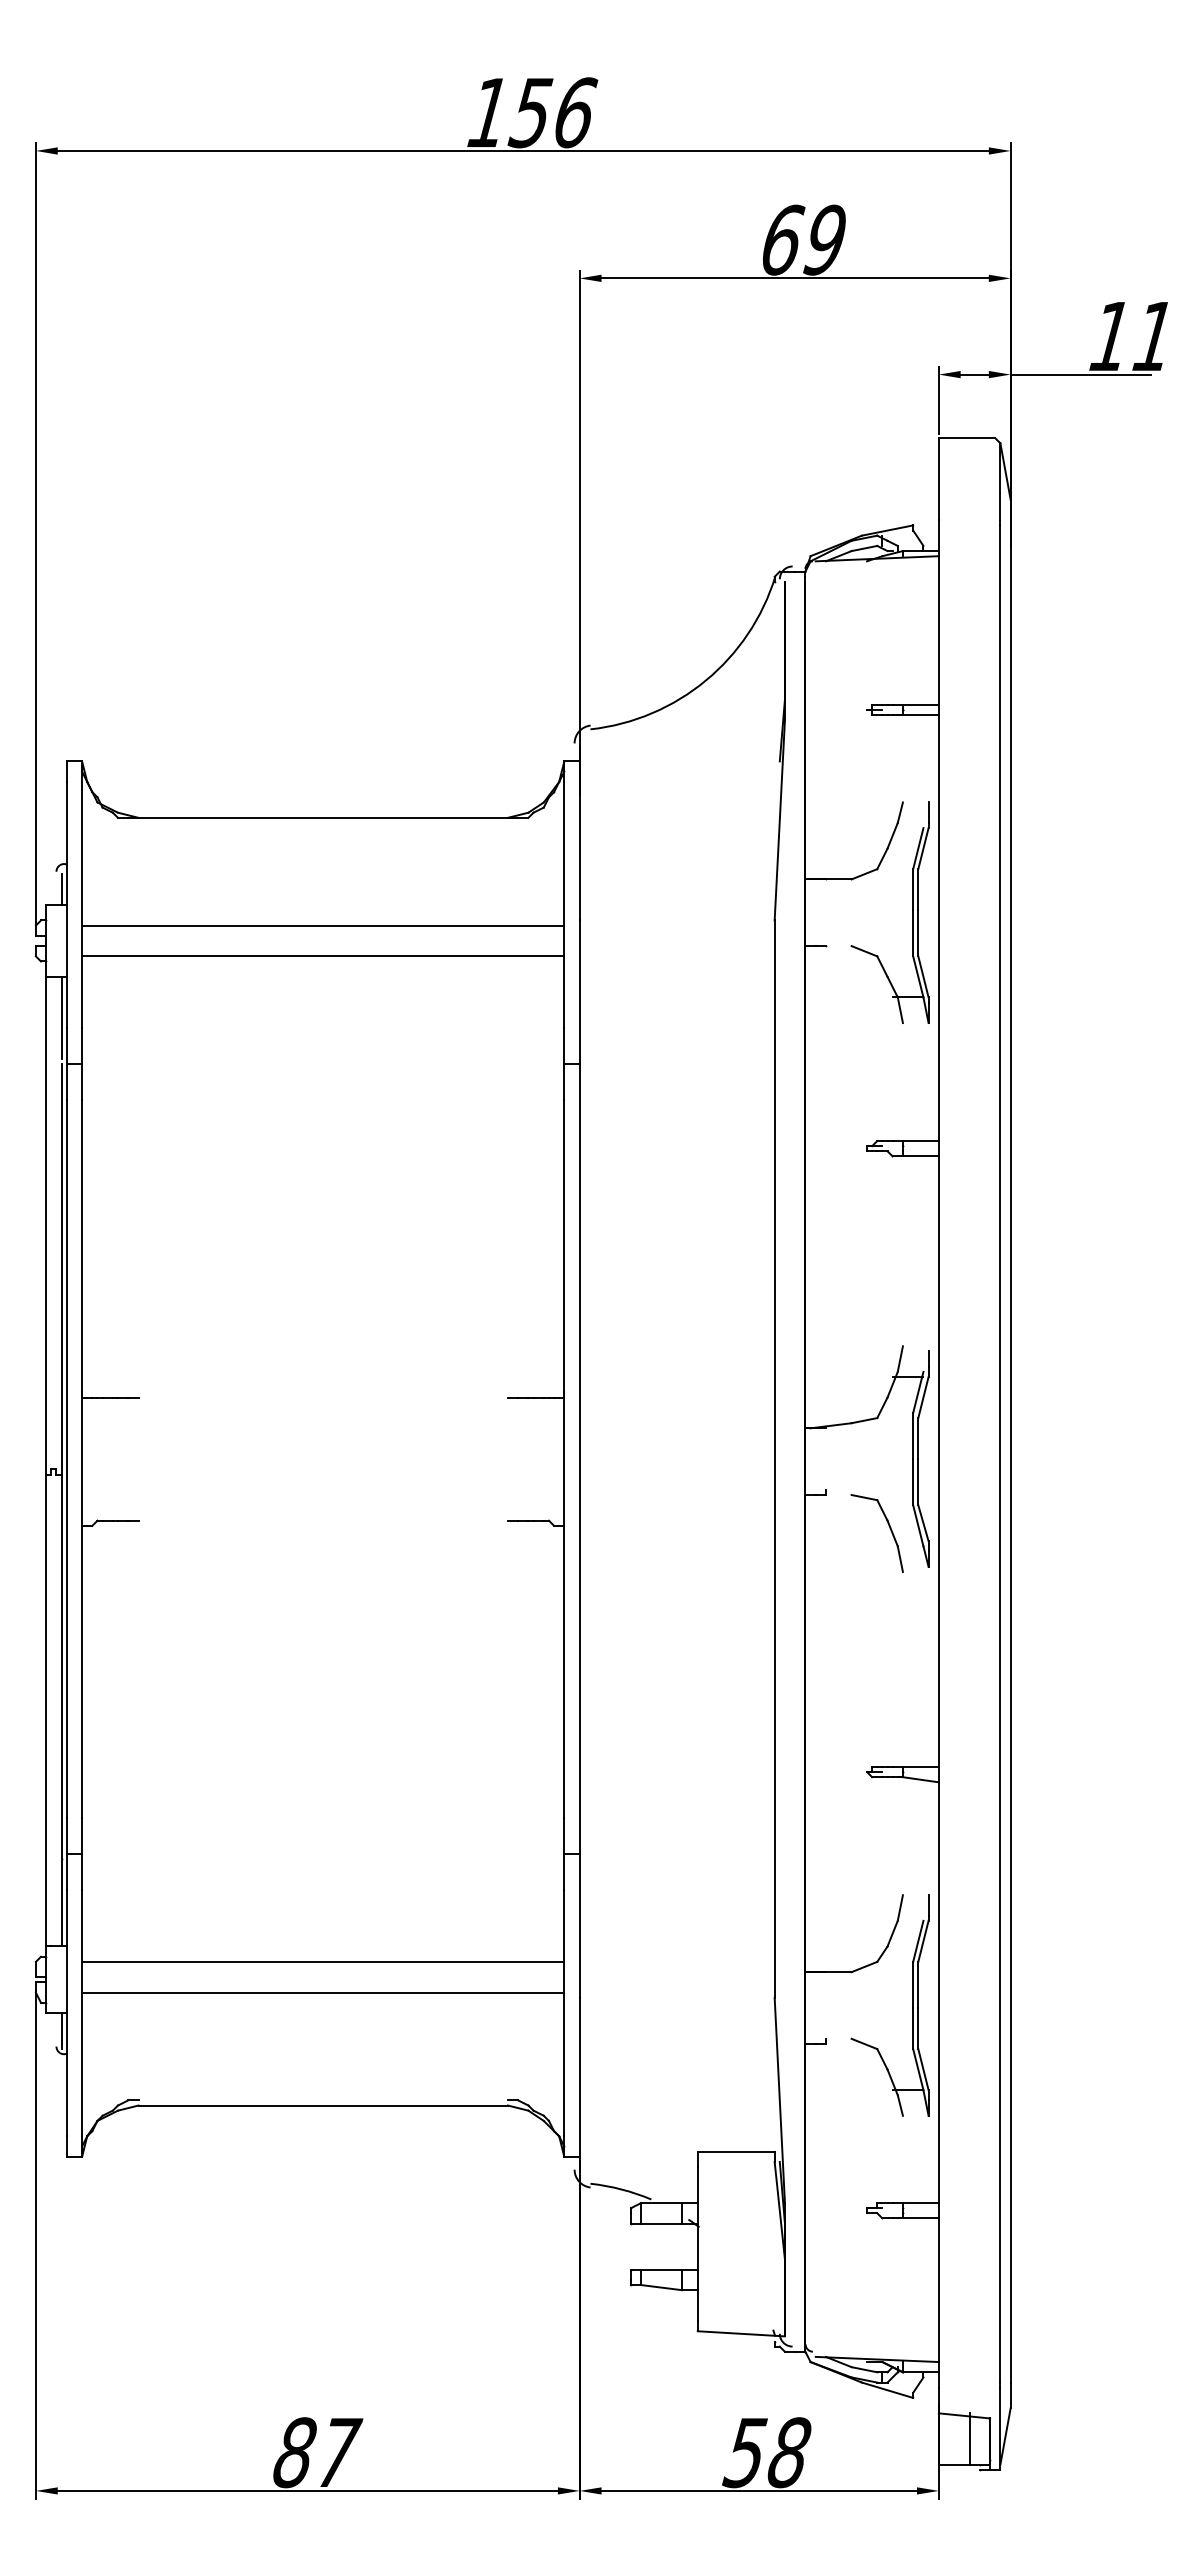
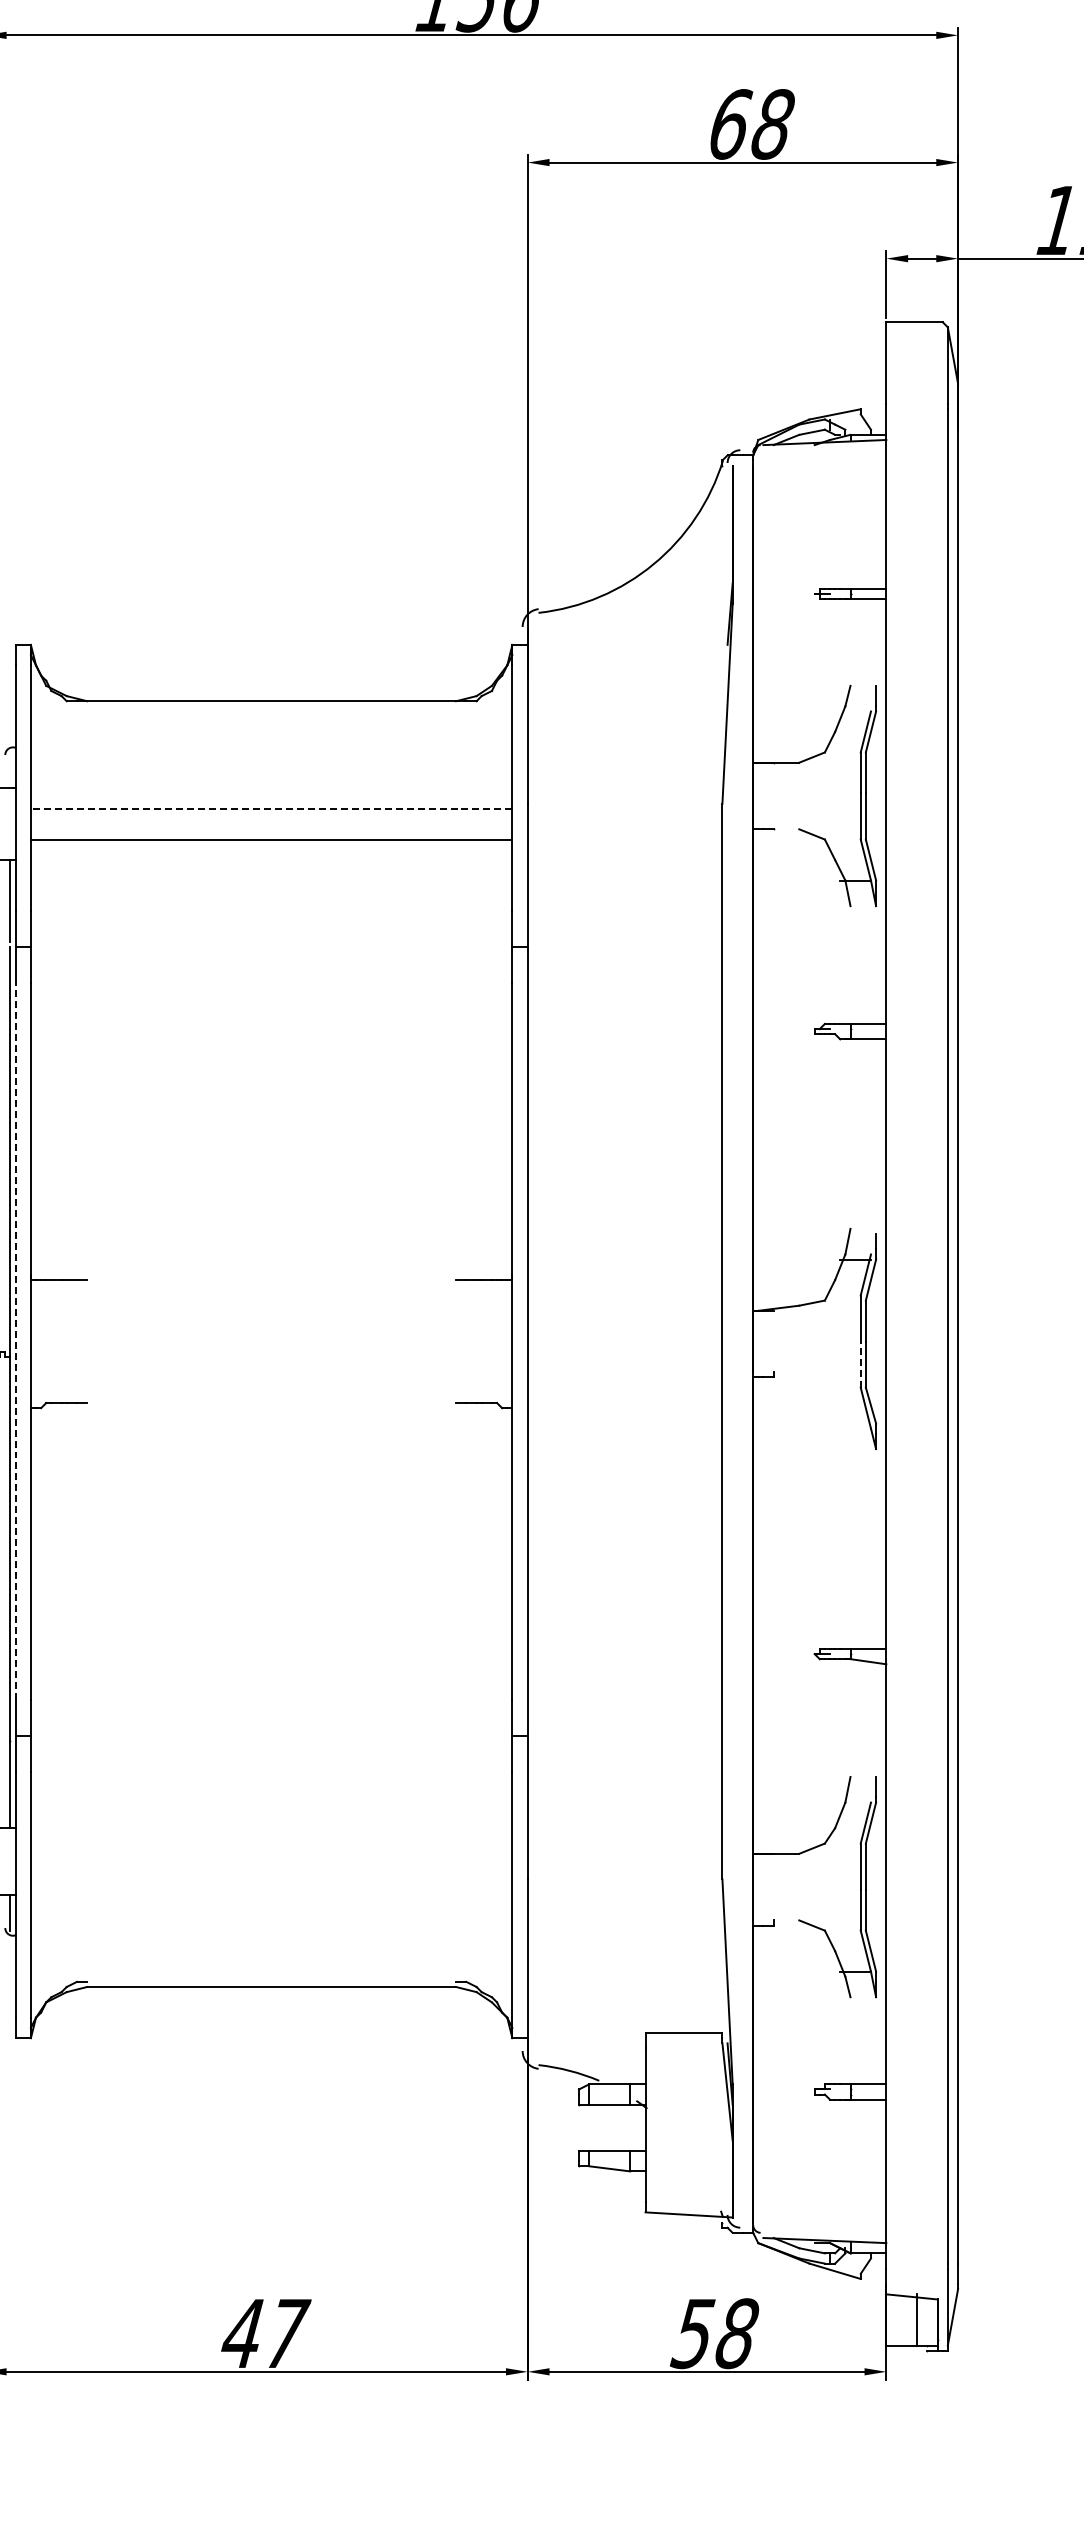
text: (825, 239) -> (773, 123), 69 -> 68
line: (61, 889) -> (10, 772), removed
line: (322, 925) -> (270, 808), solid -> dashed
line: (66, 1458) -> (15, 1340), solid -> dashed
line: (913, 1481) -> (861, 1363), solid -> dashed
part: (888, 1526) -> (836, 1408), removed
line: (323, 1961) -> (271, 1843), removed
line: (323, 1992) -> (271, 1874), removed
text: (294, 2452) -> (242, 2333), 87 -> 47

